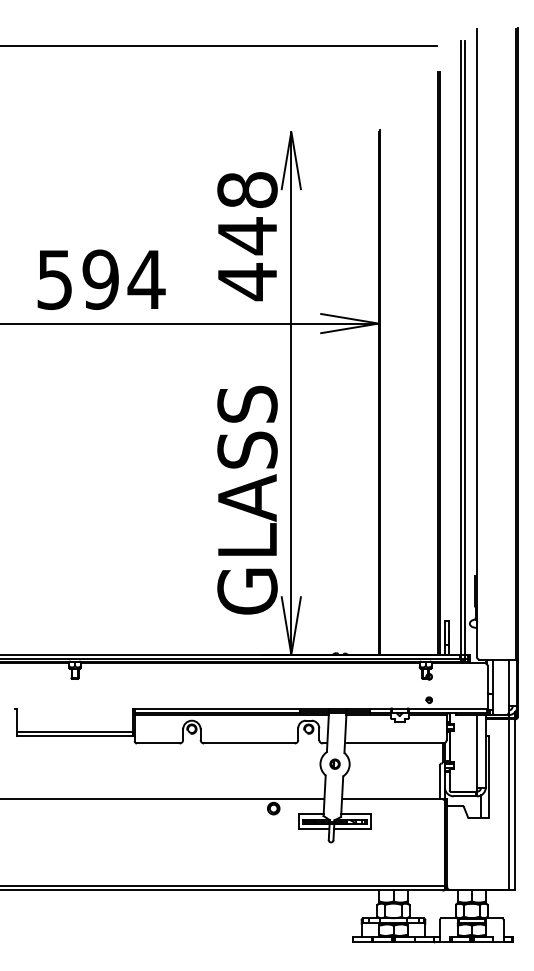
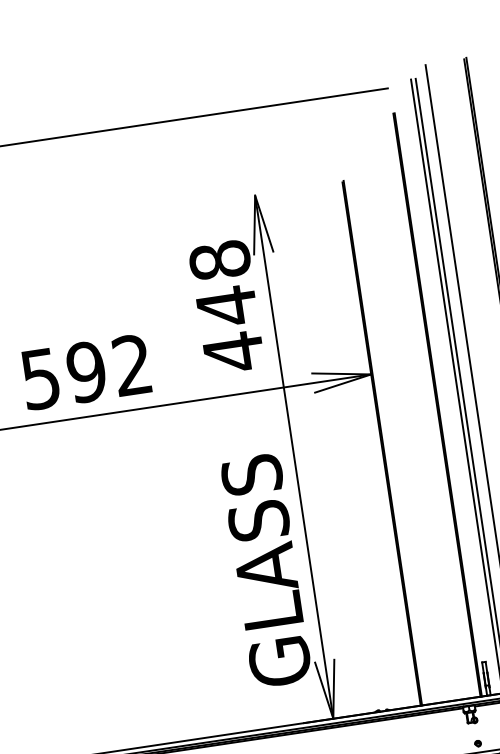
text: (146, 278) -> (132, 364), 594 -> 592

